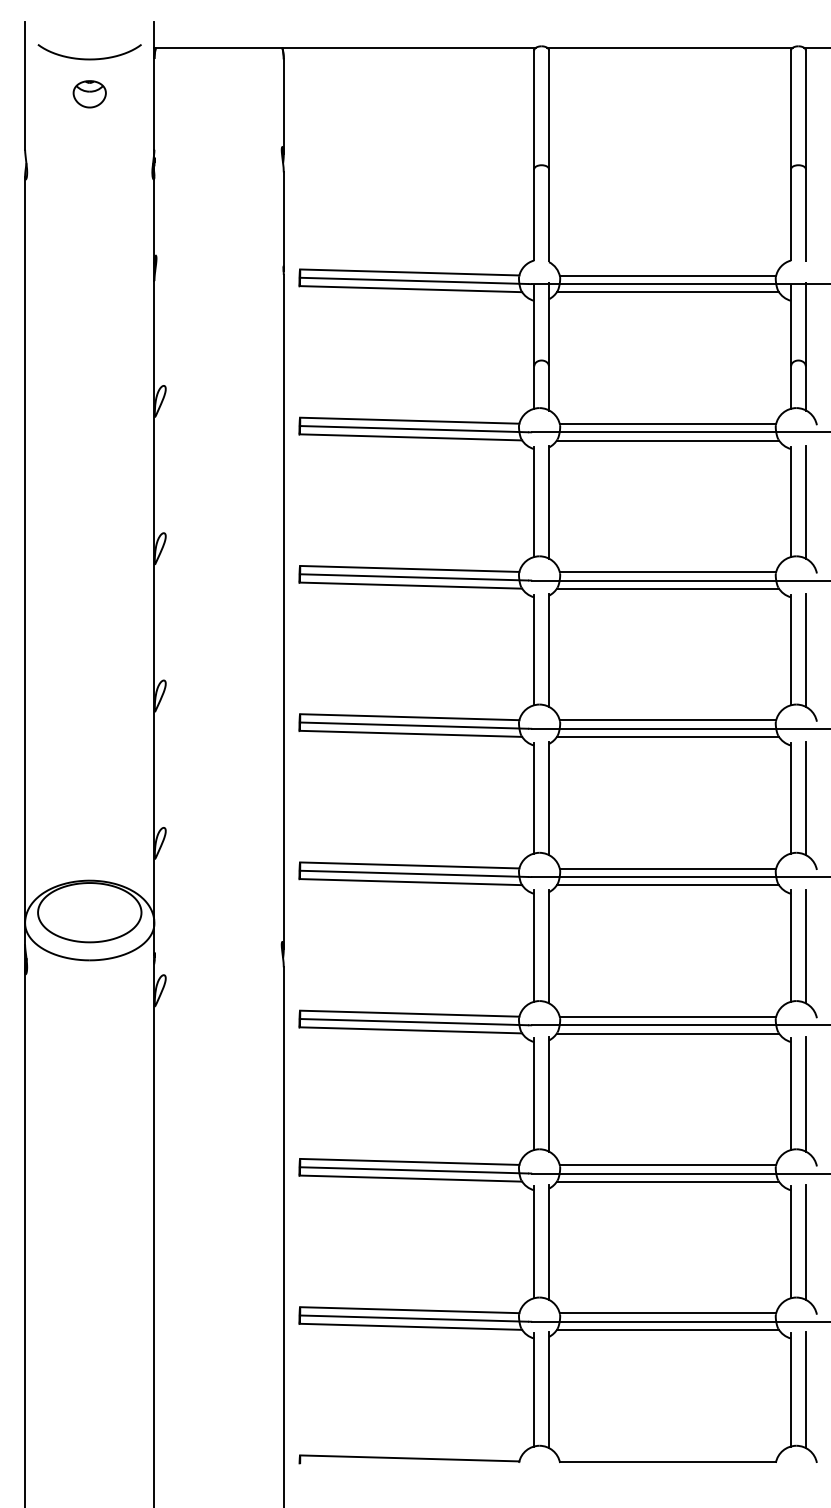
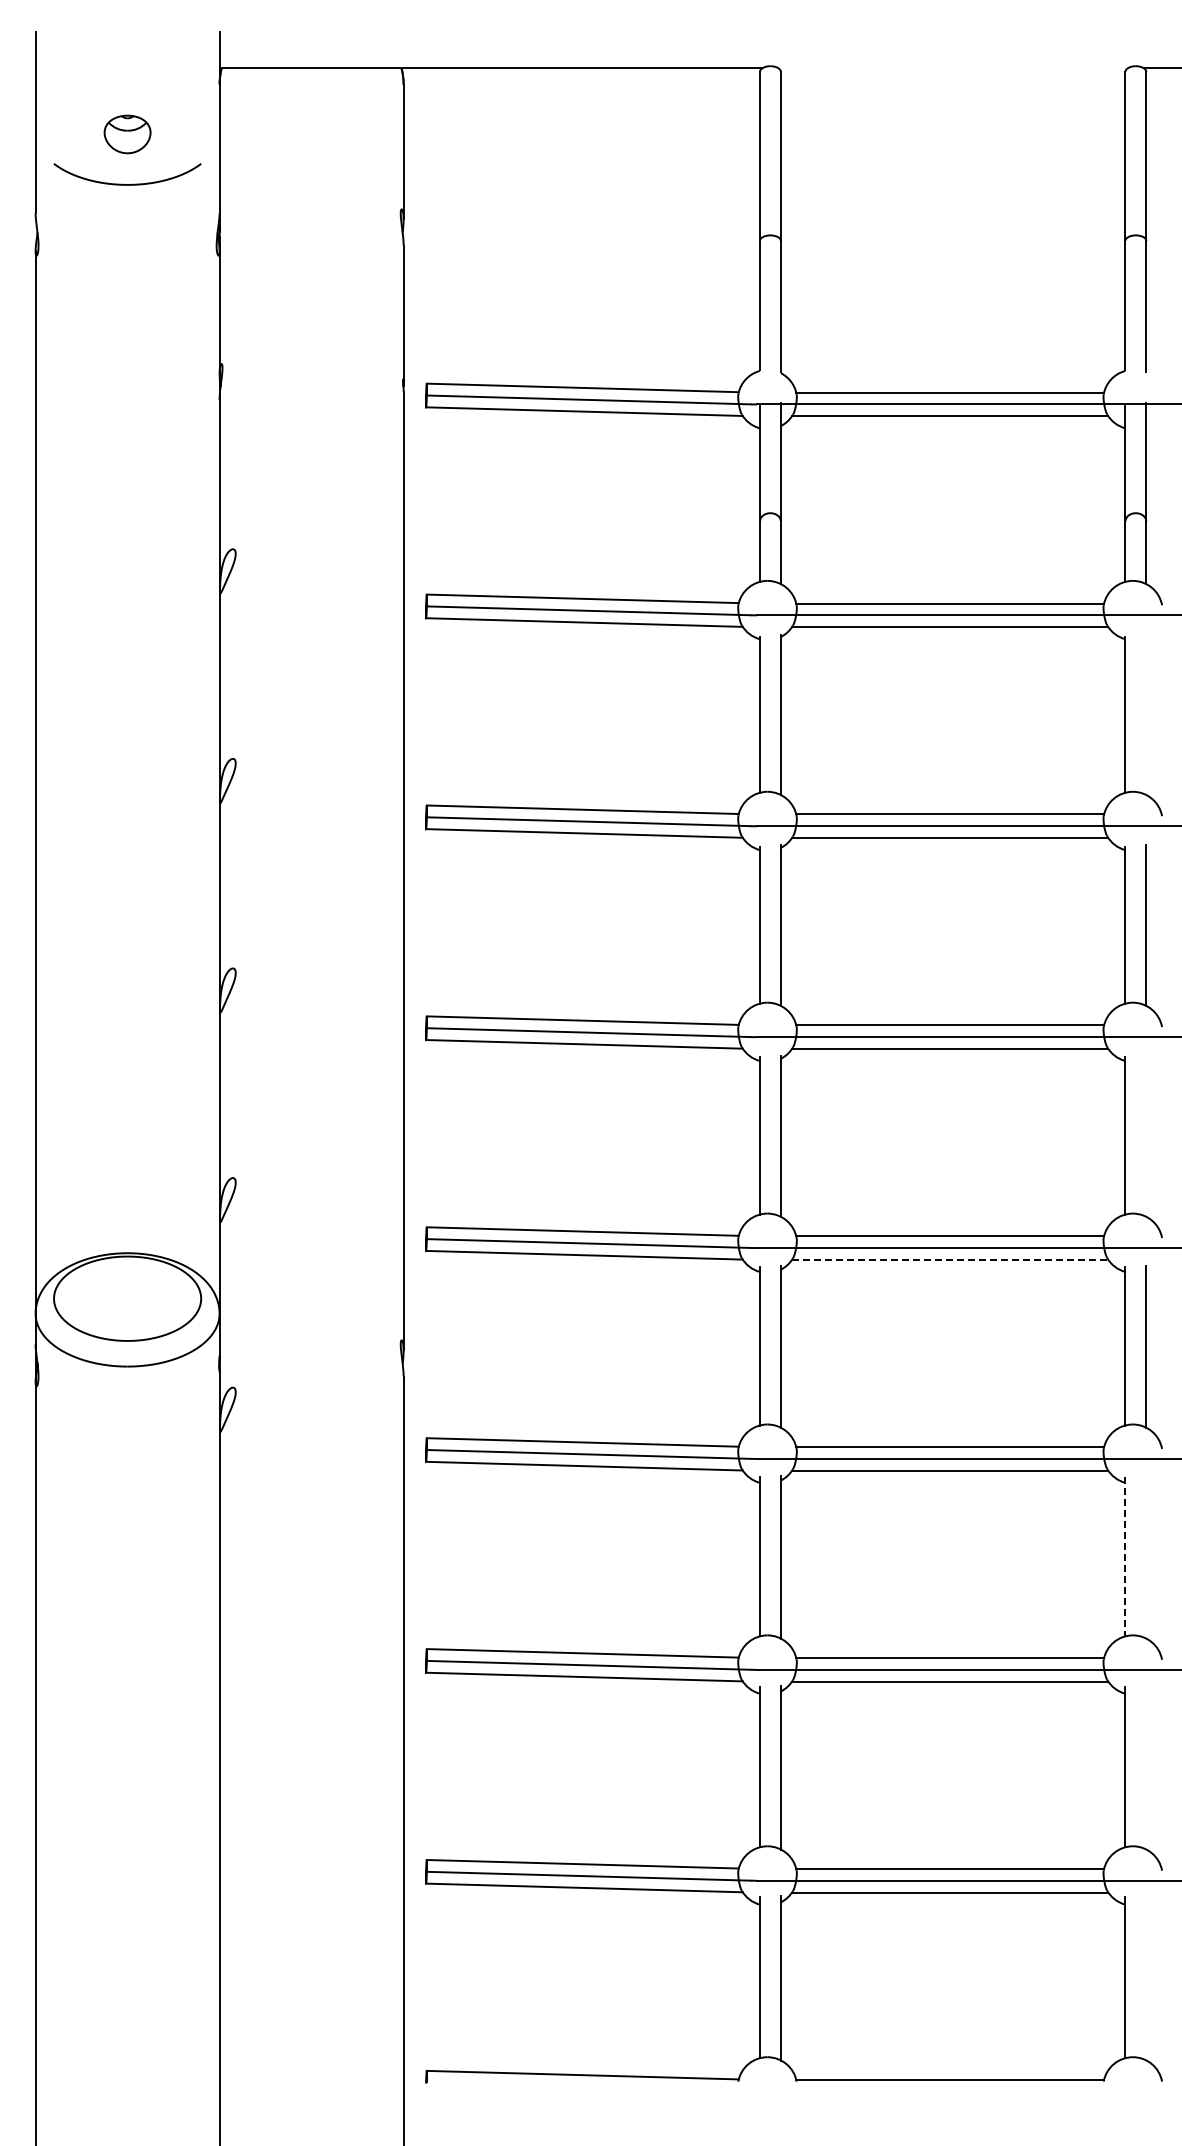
line: (669, 47) -> (952, 68), removed
curve: (89, 59) -> (127, 184), moved
line: (805, 502) -> (1146, 715), removed
line: (805, 798) -> (1146, 1136), removed
line: (668, 885) -> (950, 1259), solid -> dashed
line: (791, 1093) -> (1125, 1556), solid -> dashed
line: (805, 1093) -> (1146, 1556), removed
line: (805, 1242) -> (1146, 1767), removed
line: (805, 1389) -> (1146, 1977), removed

